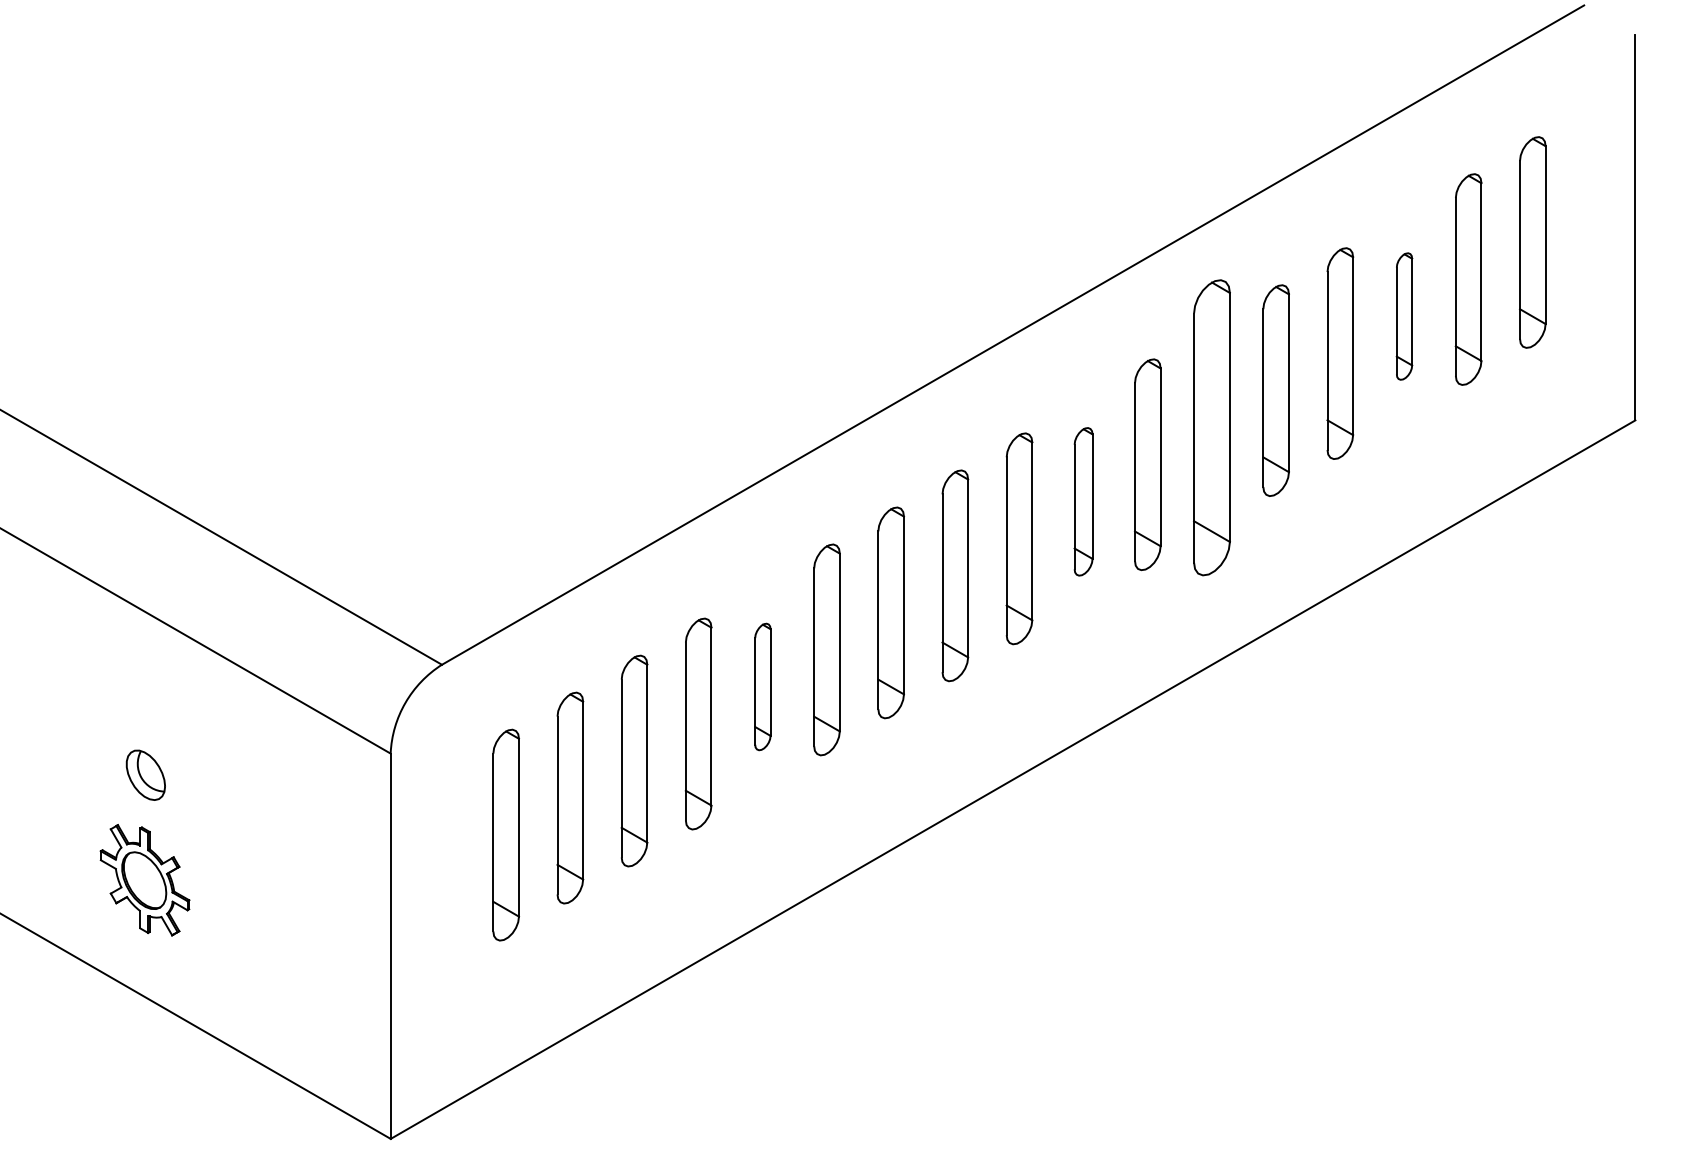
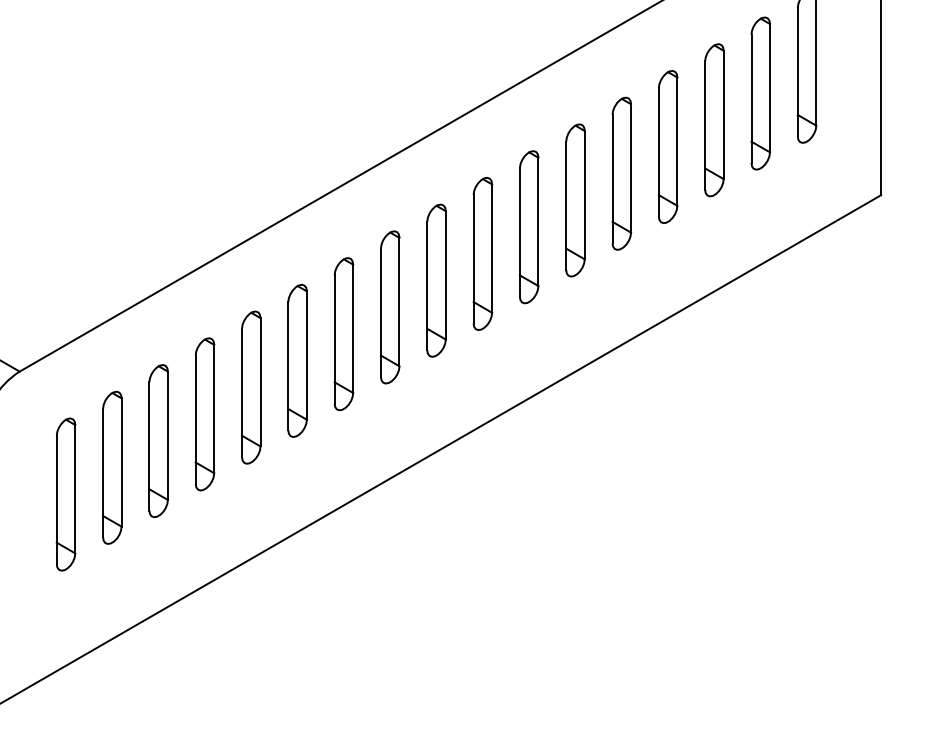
part: (1404, 316) -> (714, 120), size x1.67
part: (1211, 427) -> (575, 200), size x0.71
part: (1083, 501) -> (482, 253), size x1.43
part: (762, 686) -> (251, 387), size x1.67

